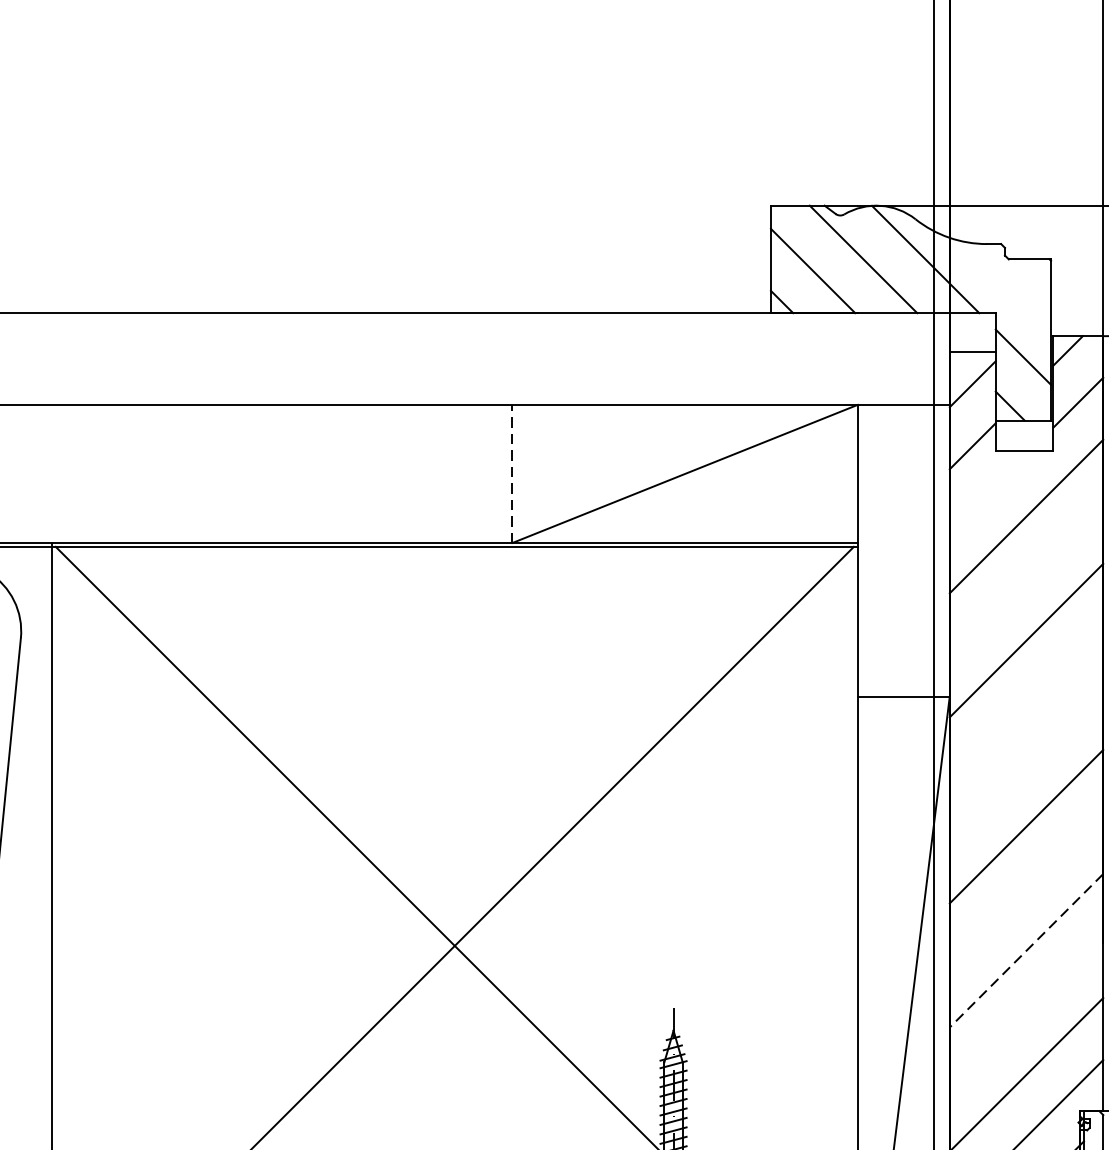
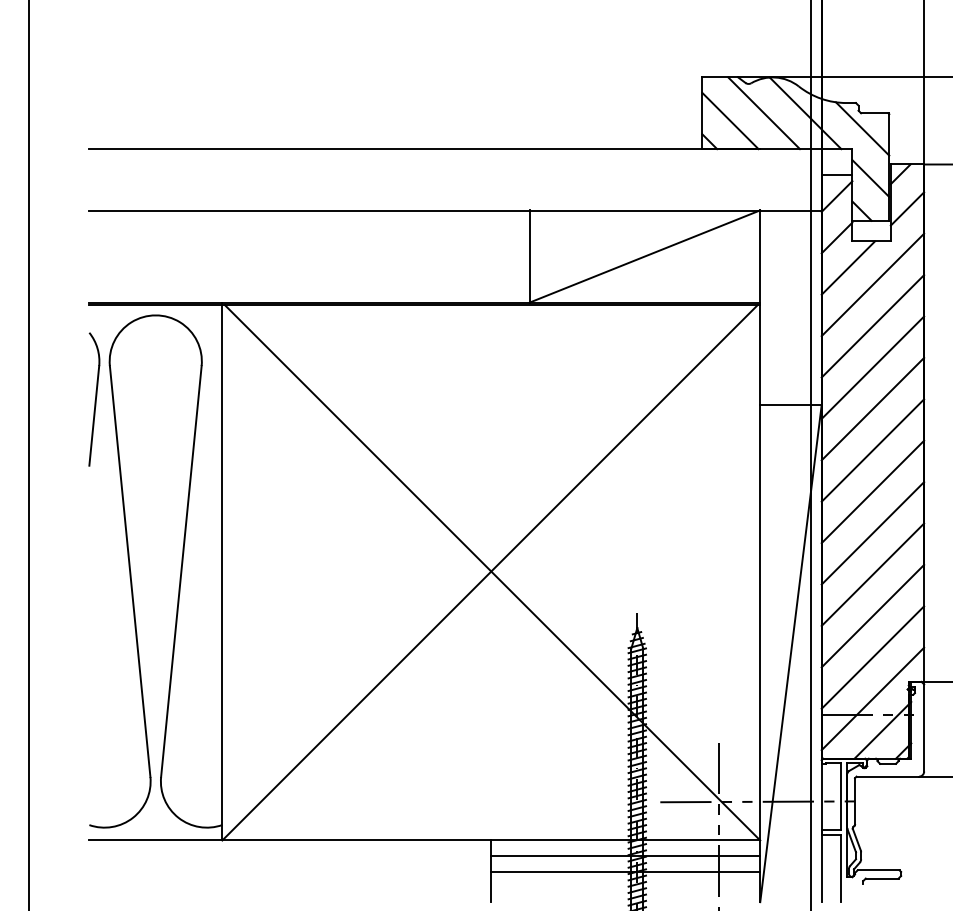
line: (1010, 282) -> (862, 128), added
line: (512, 472) -> (529, 255), dashed -> solid
line: (989, 490) -> (848, 267), added
line: (1025, 578) -> (872, 326), added
line: (1025, 701) -> (872, 408), added
line: (1025, 764) -> (872, 450), added
line: (1025, 888) -> (872, 533), added
line: (1025, 951) -> (872, 575), dashed -> solid
line: (1025, 1011) -> (872, 615), added

